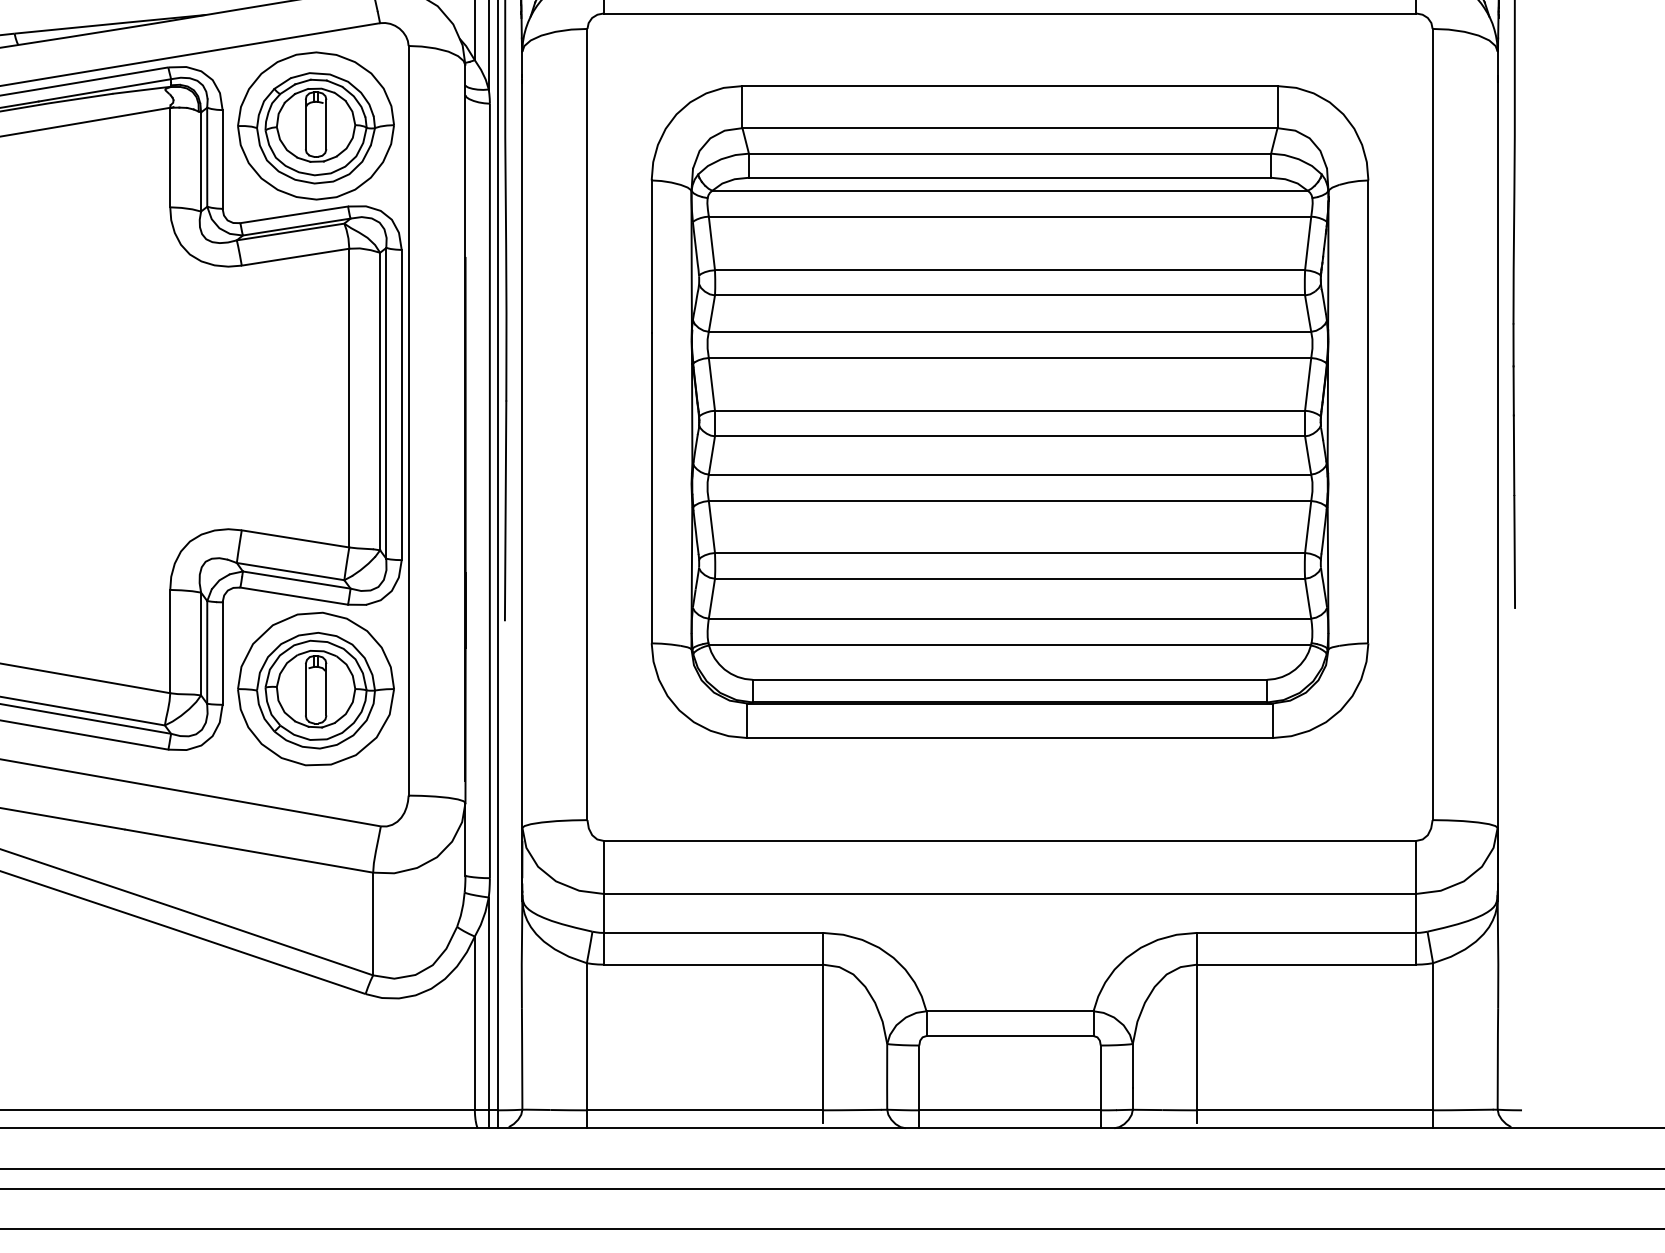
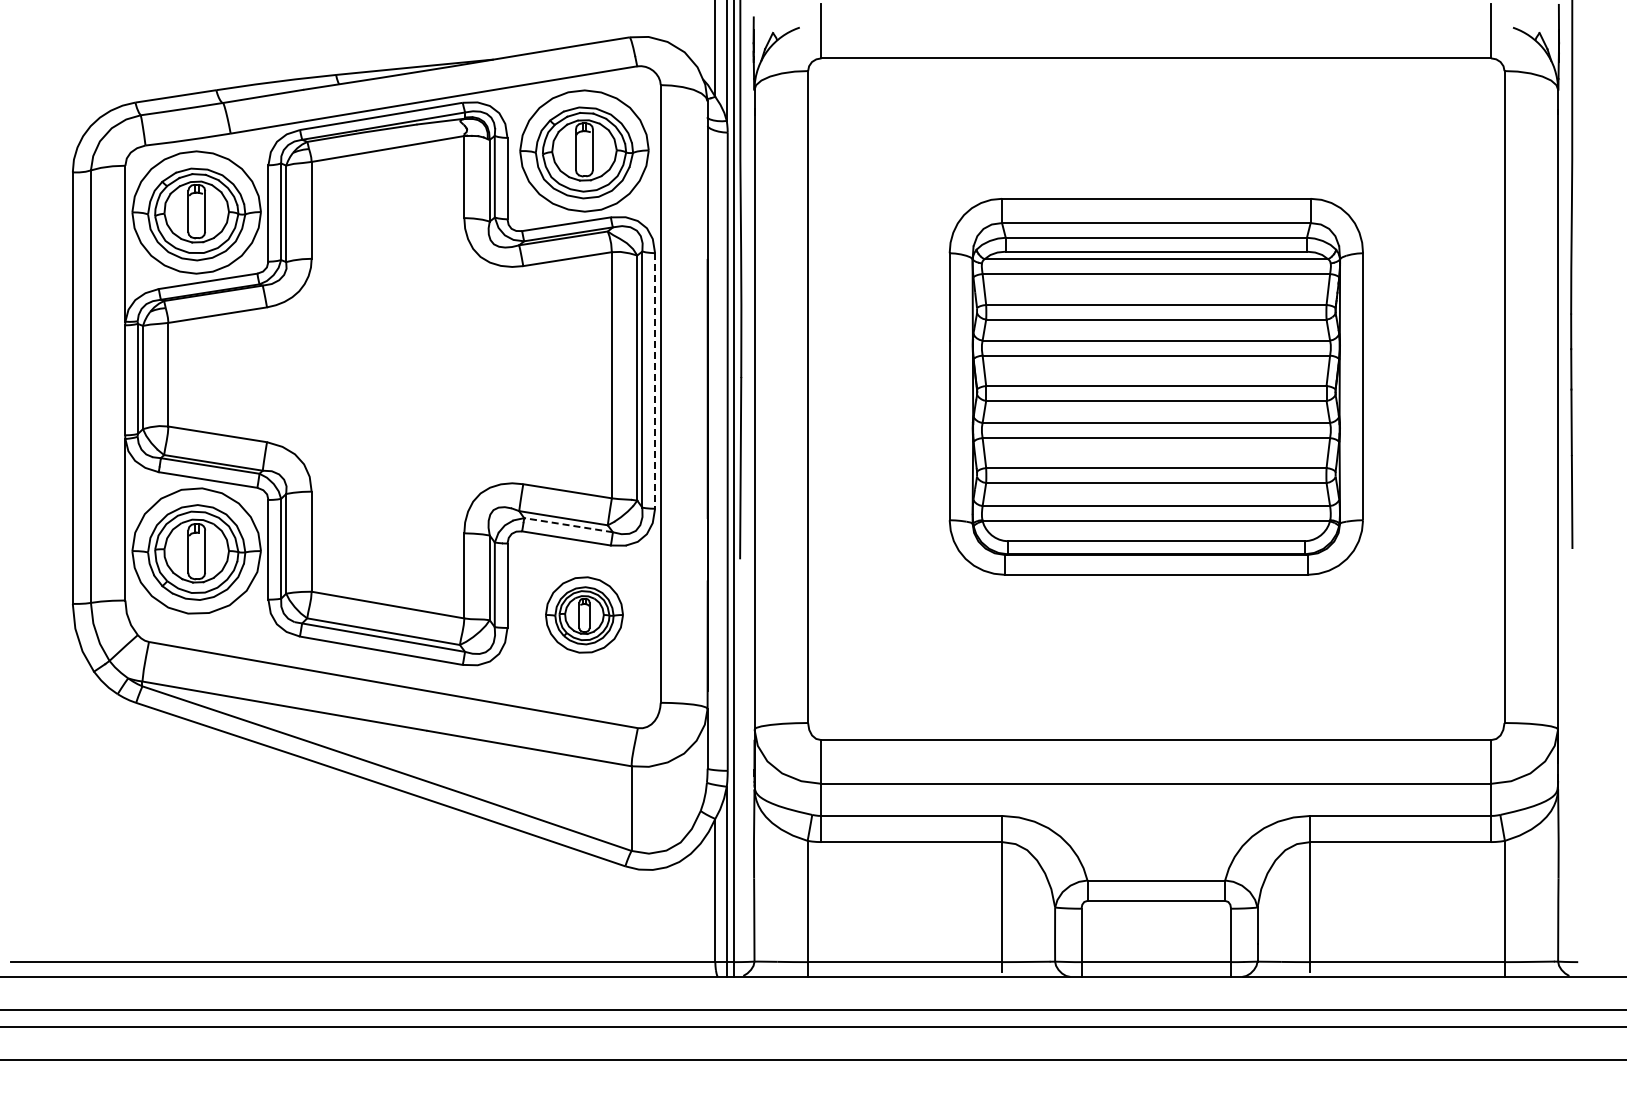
line: (402, 404) -> (655, 380), solid -> dashed
part: (1010, 411) -> (1156, 386), size x0.7
line: (296, 580) -> (568, 525), solid -> dashed
part: (316, 688) -> (584, 614), size x0.6

